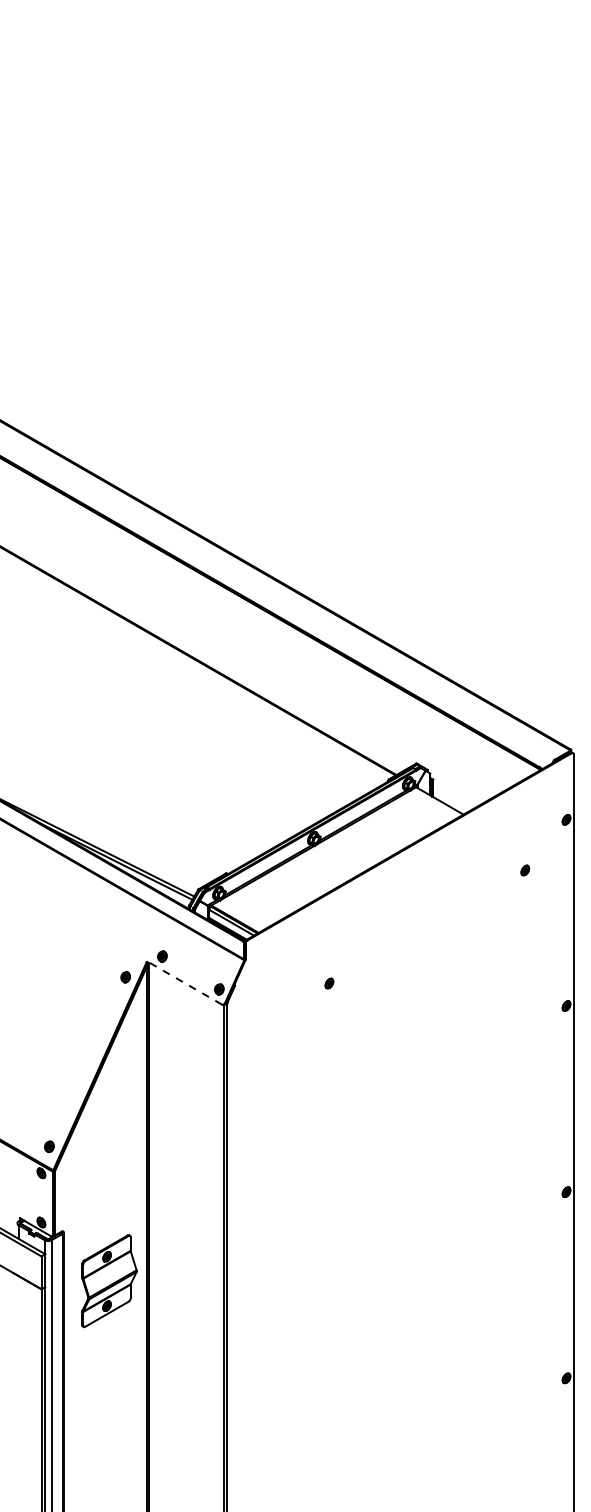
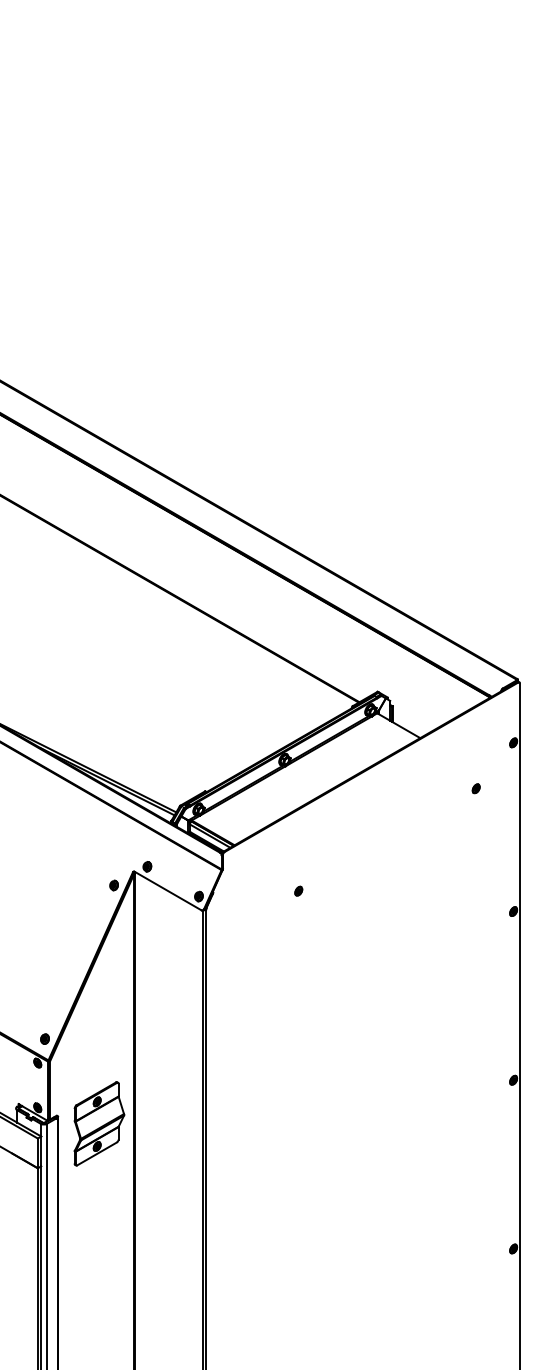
line: (184, 982) -> (167, 890), dashed -> solid
part: (109, 1280) -> (99, 1123), moved

